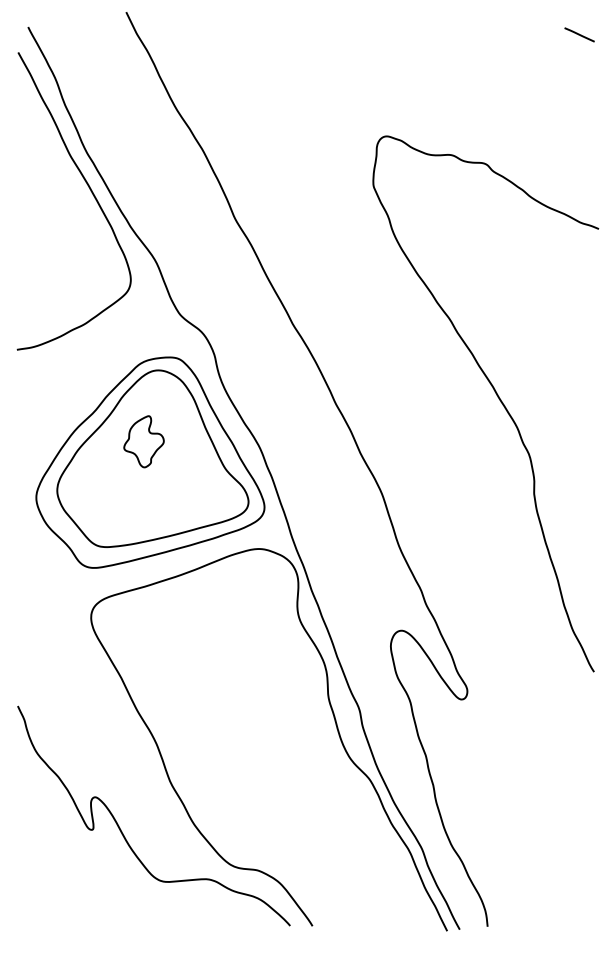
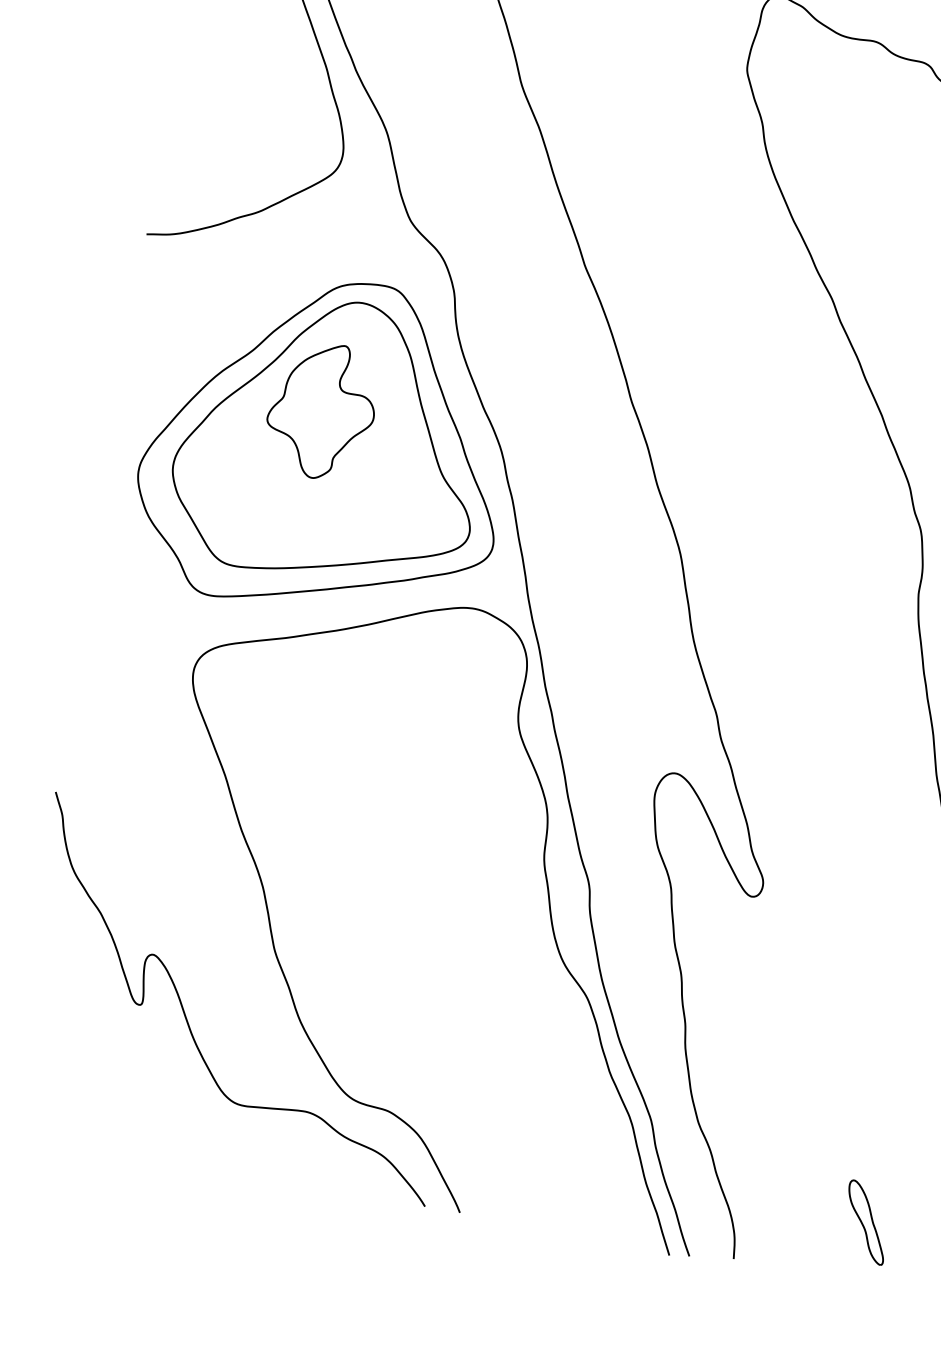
part: (143, 441) -> (320, 410), size x1.67
part: (566, 890) -> (866, 1222), added

